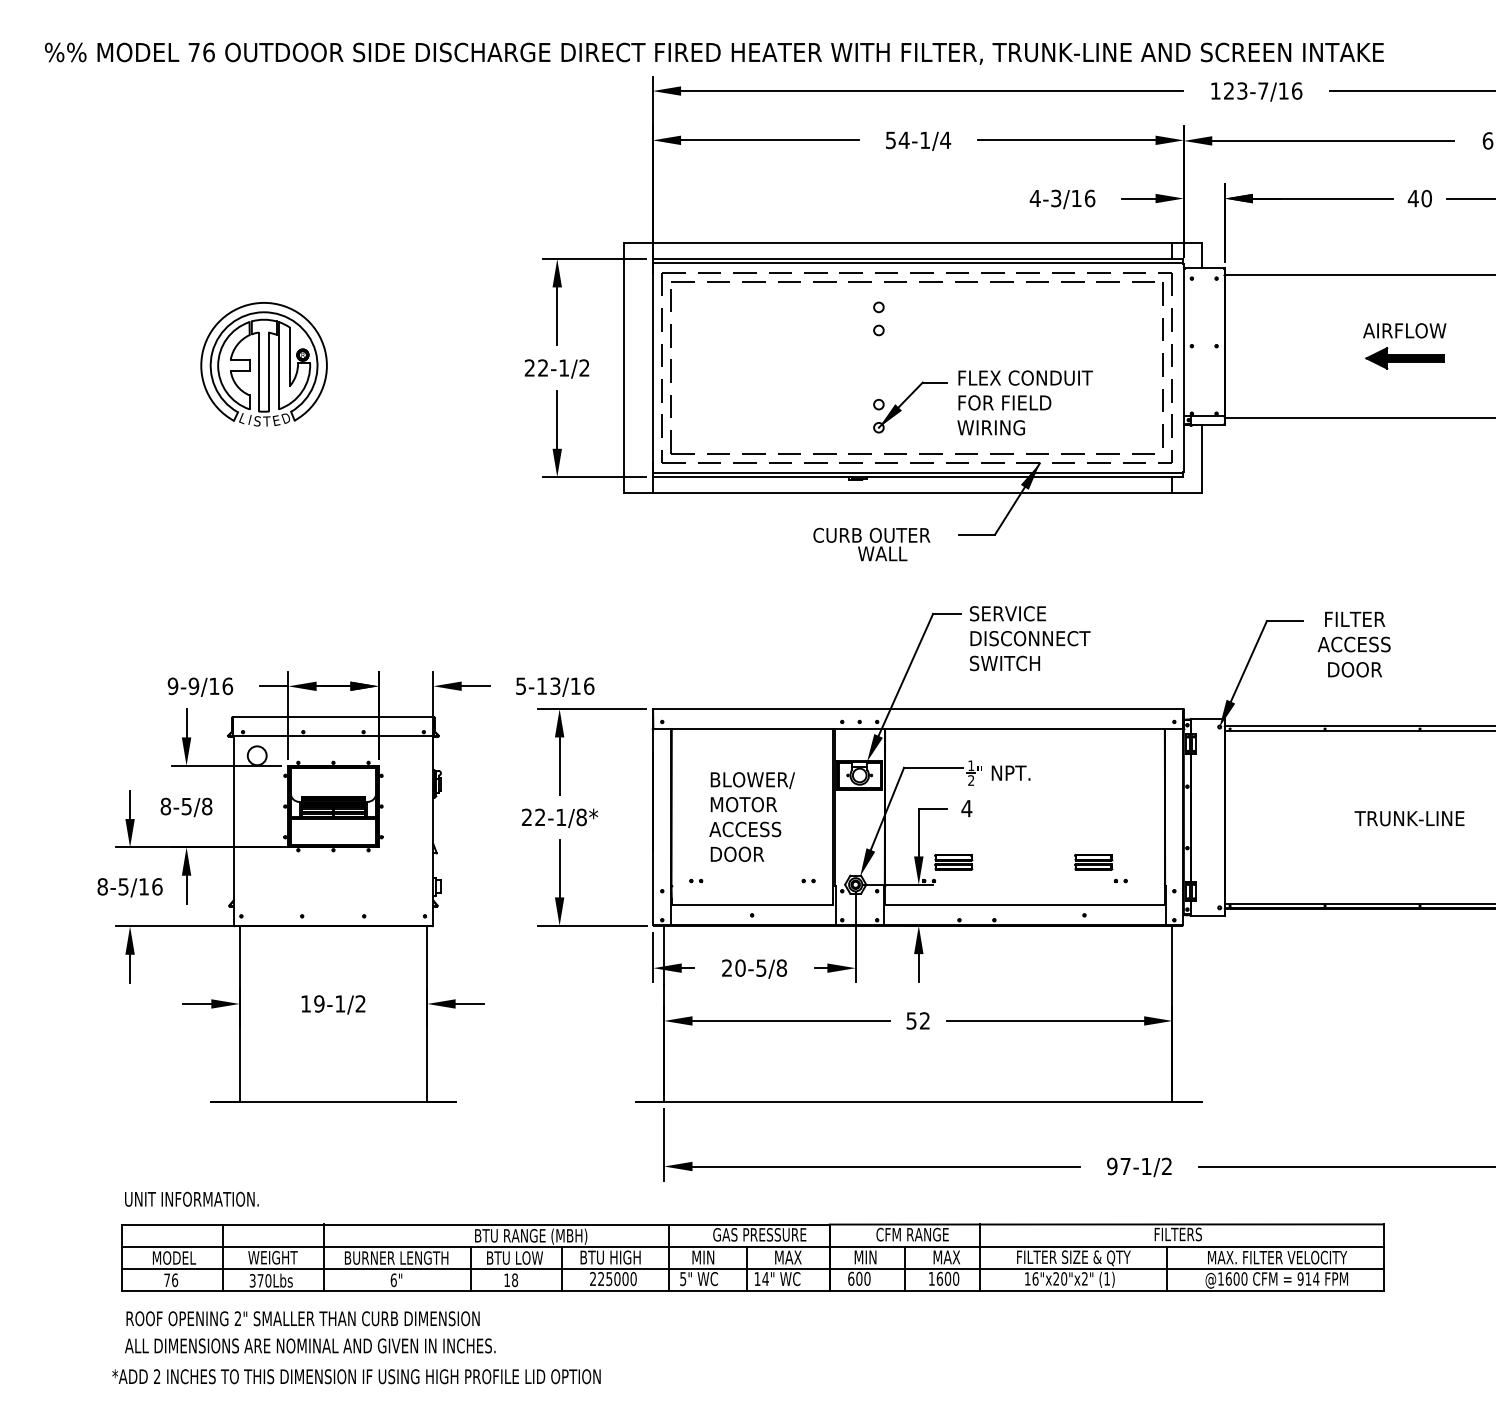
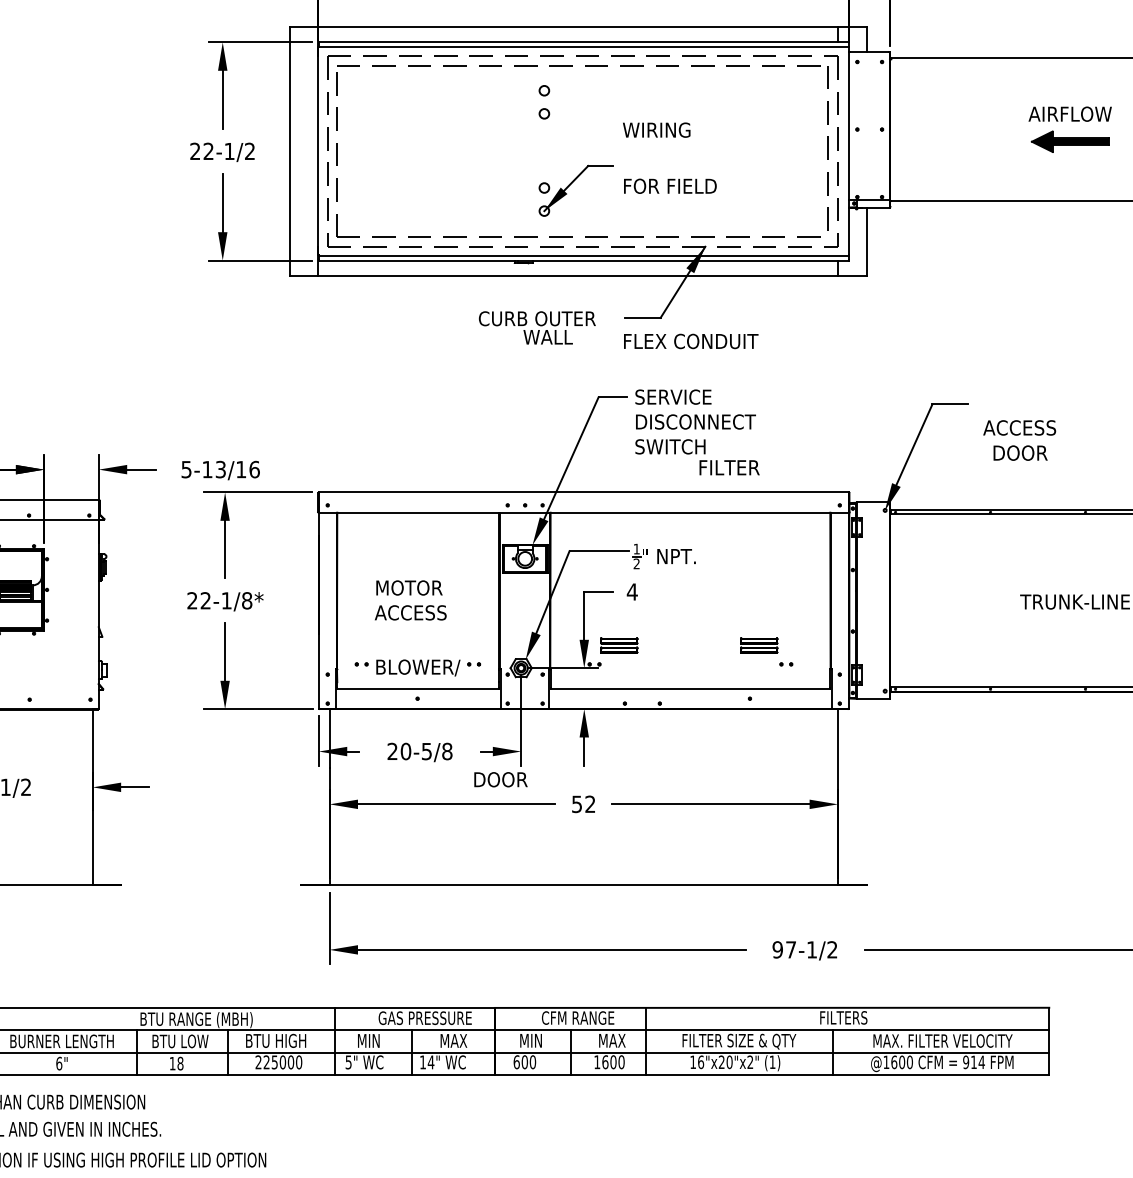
text: (1025, 377) -> (690, 340), moved
text: (990, 427) -> (655, 129), moved
text: (1355, 618) -> (729, 466), moved
text: (752, 780) -> (417, 667), moved
text: (737, 853) -> (500, 778), moved

